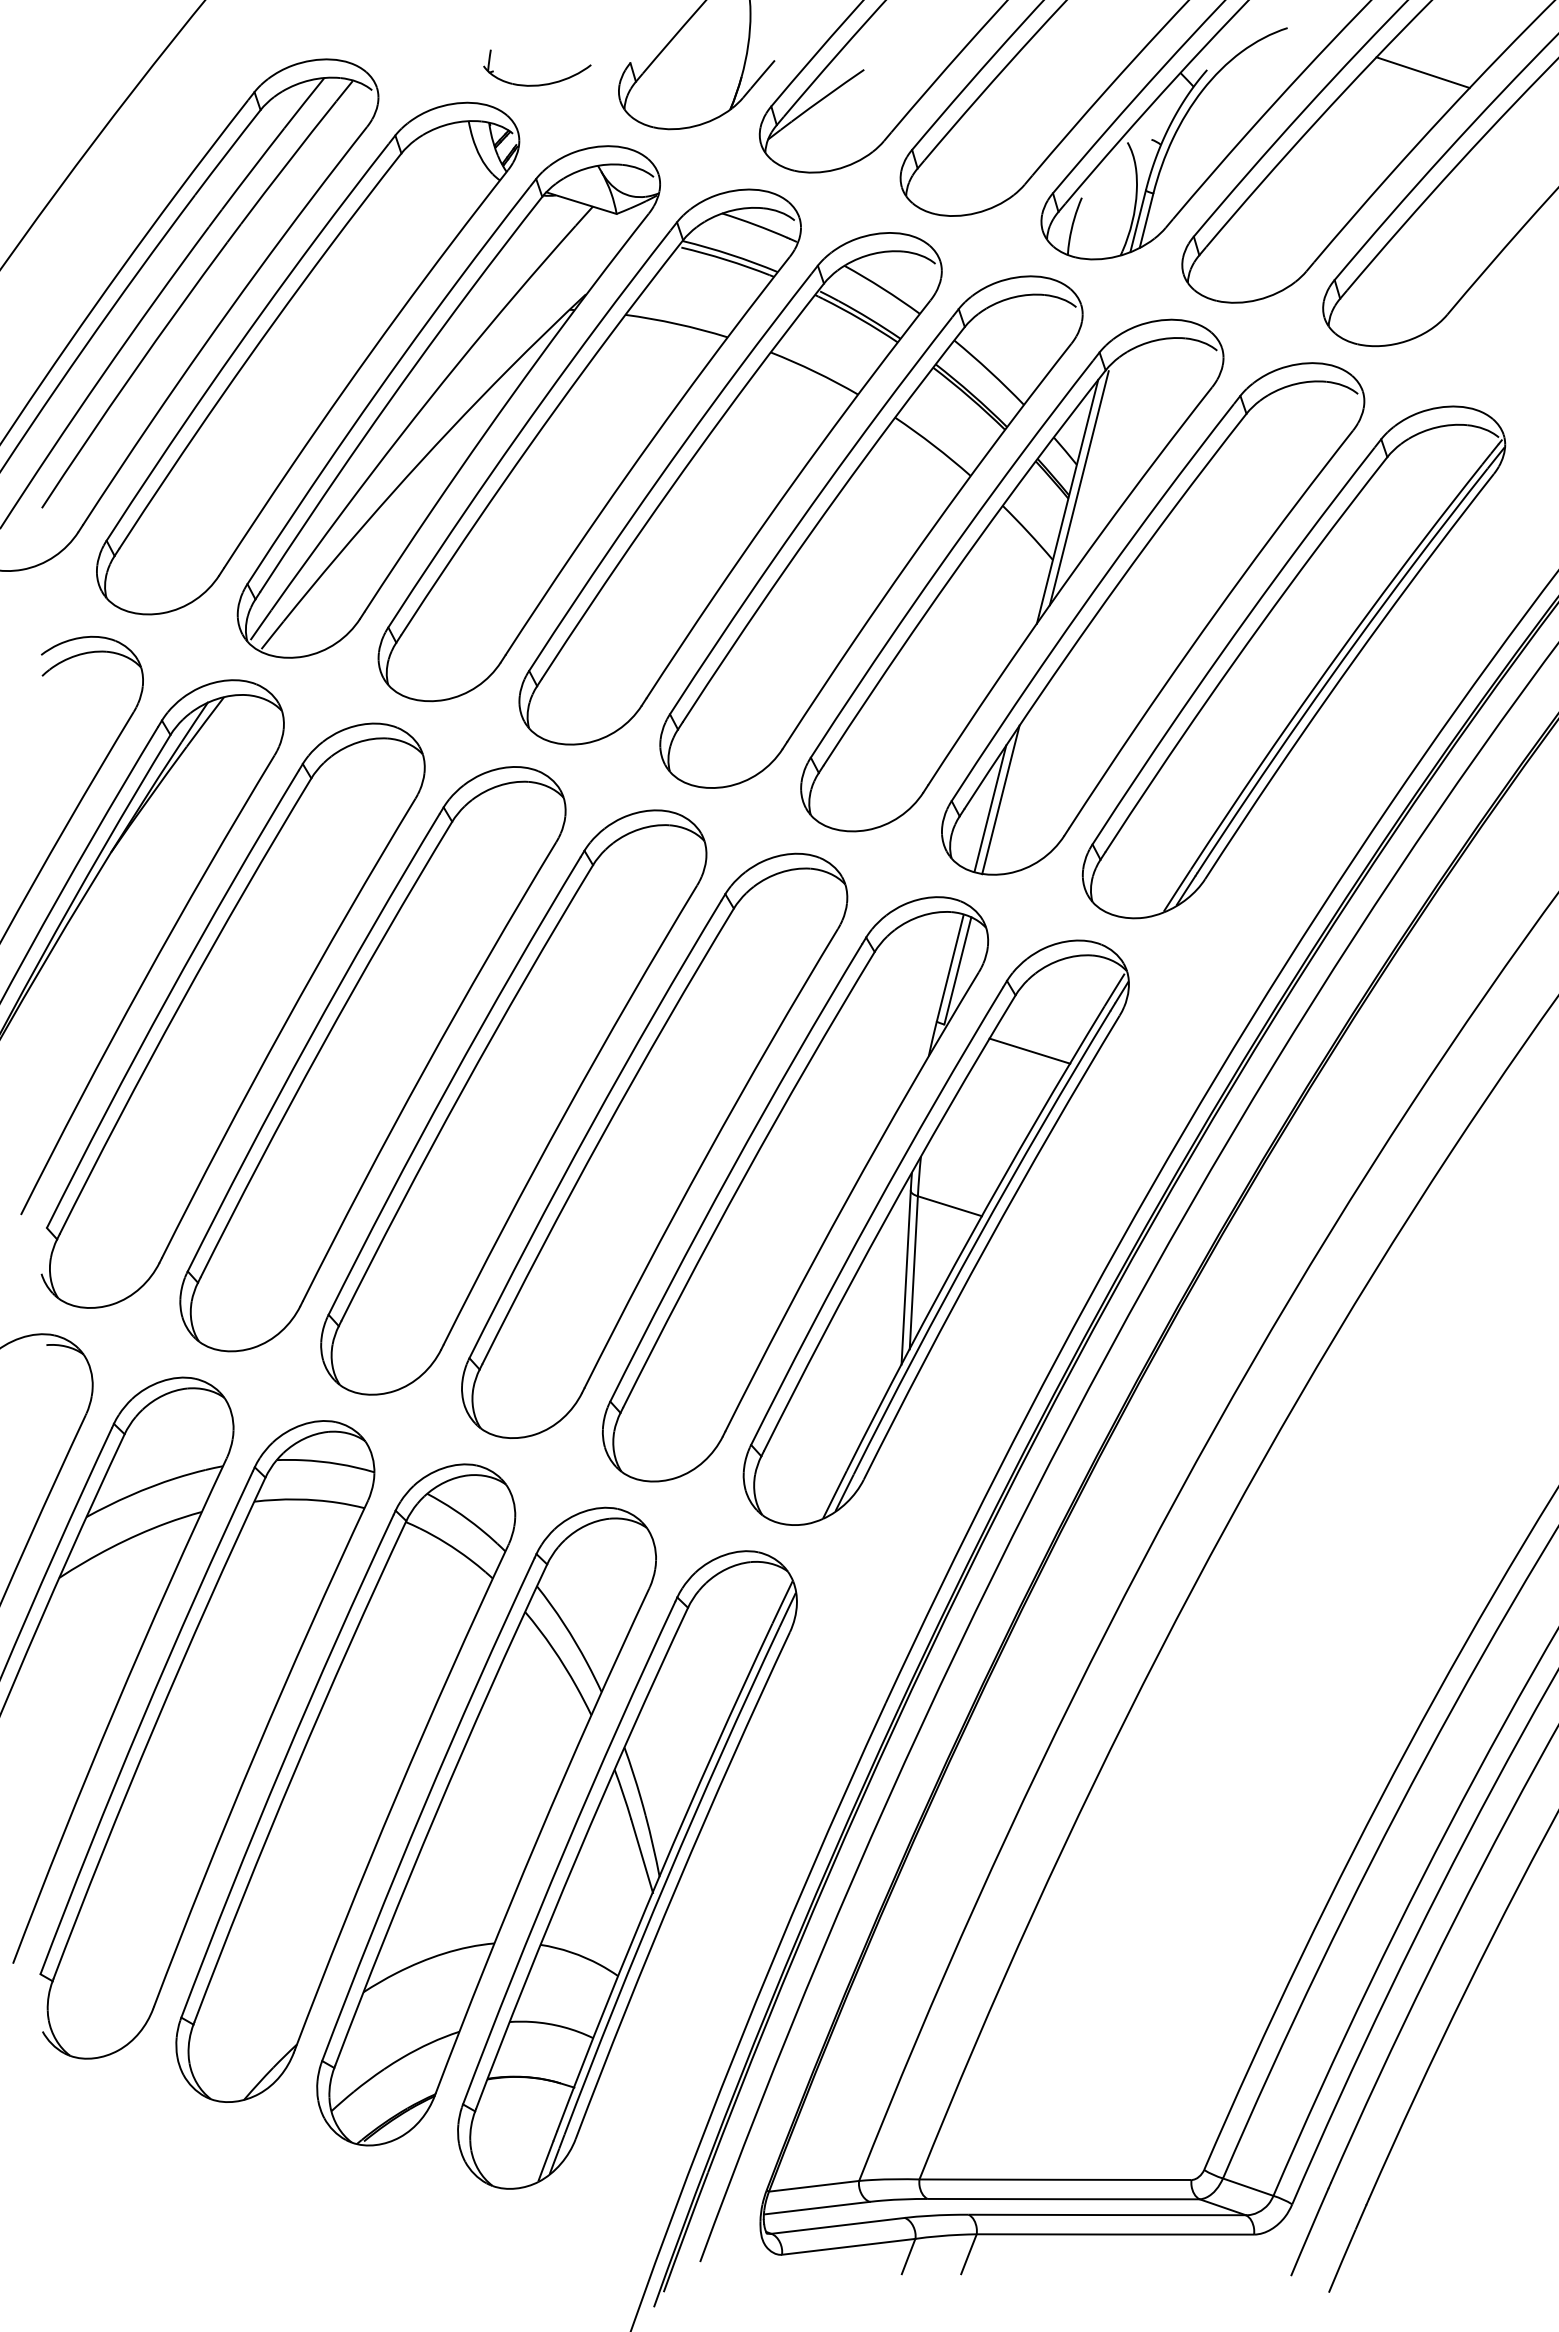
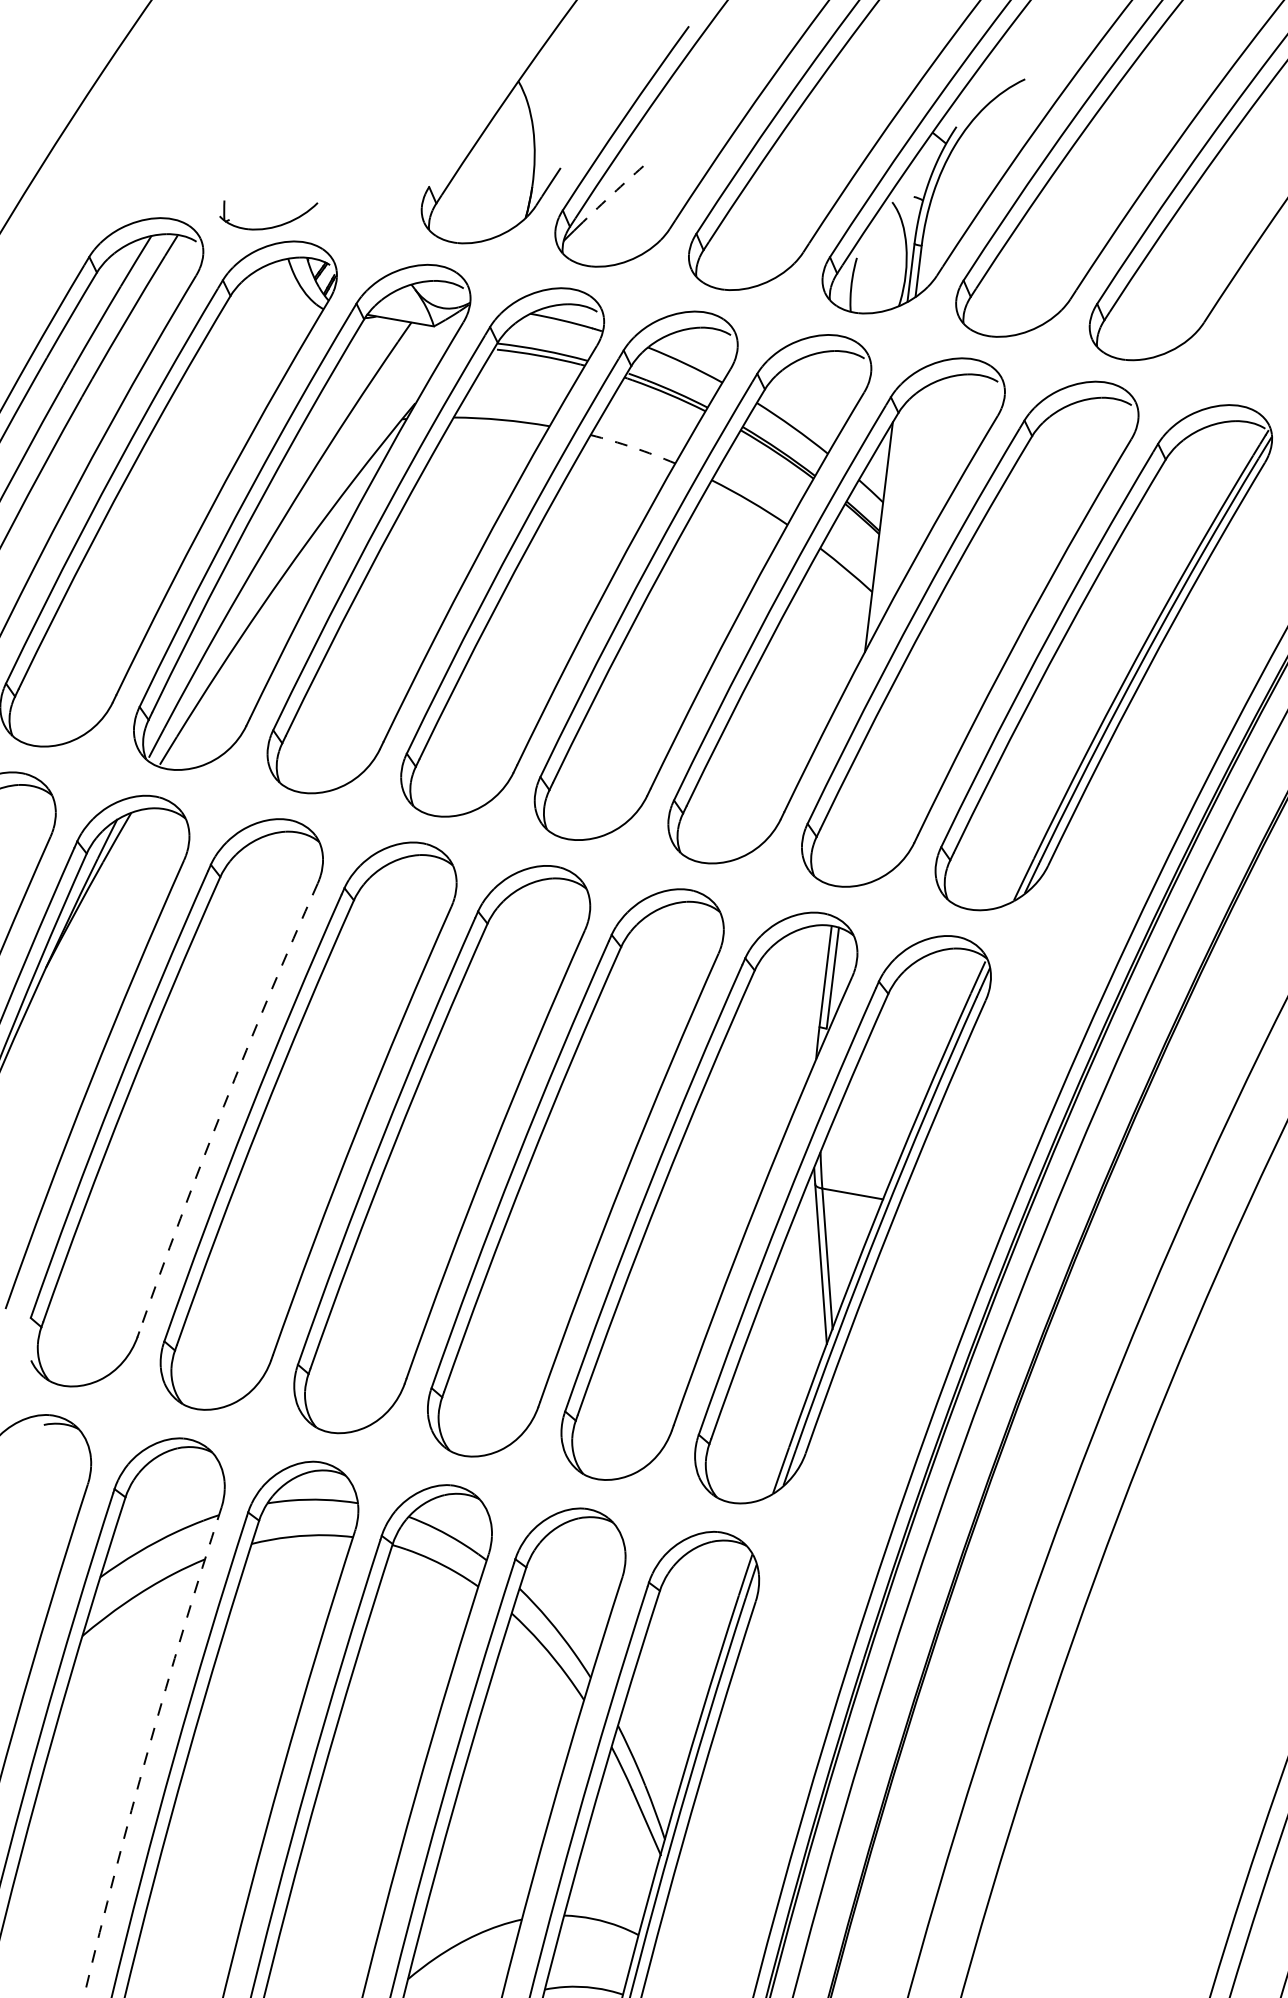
line: (1422, 72) -> (1153, 104), removed
part: (537, 84) -> (271, 226), moved
arc: (827, 95) -> (612, 193), solid -> dashed
arc: (815, 371) -> (633, 447), solid -> dashed
line: (1078, 488) -> (887, 523), removed
line: (1000, 799) -> (852, 816), removed
line: (990, 808) -> (843, 826), removed
arc: (283, 1025) -> (223, 1105), solid -> dashed
line: (1029, 1050) -> (907, 1042), removed
arc: (115, 1709) -> (148, 1749), solid -> dashed

